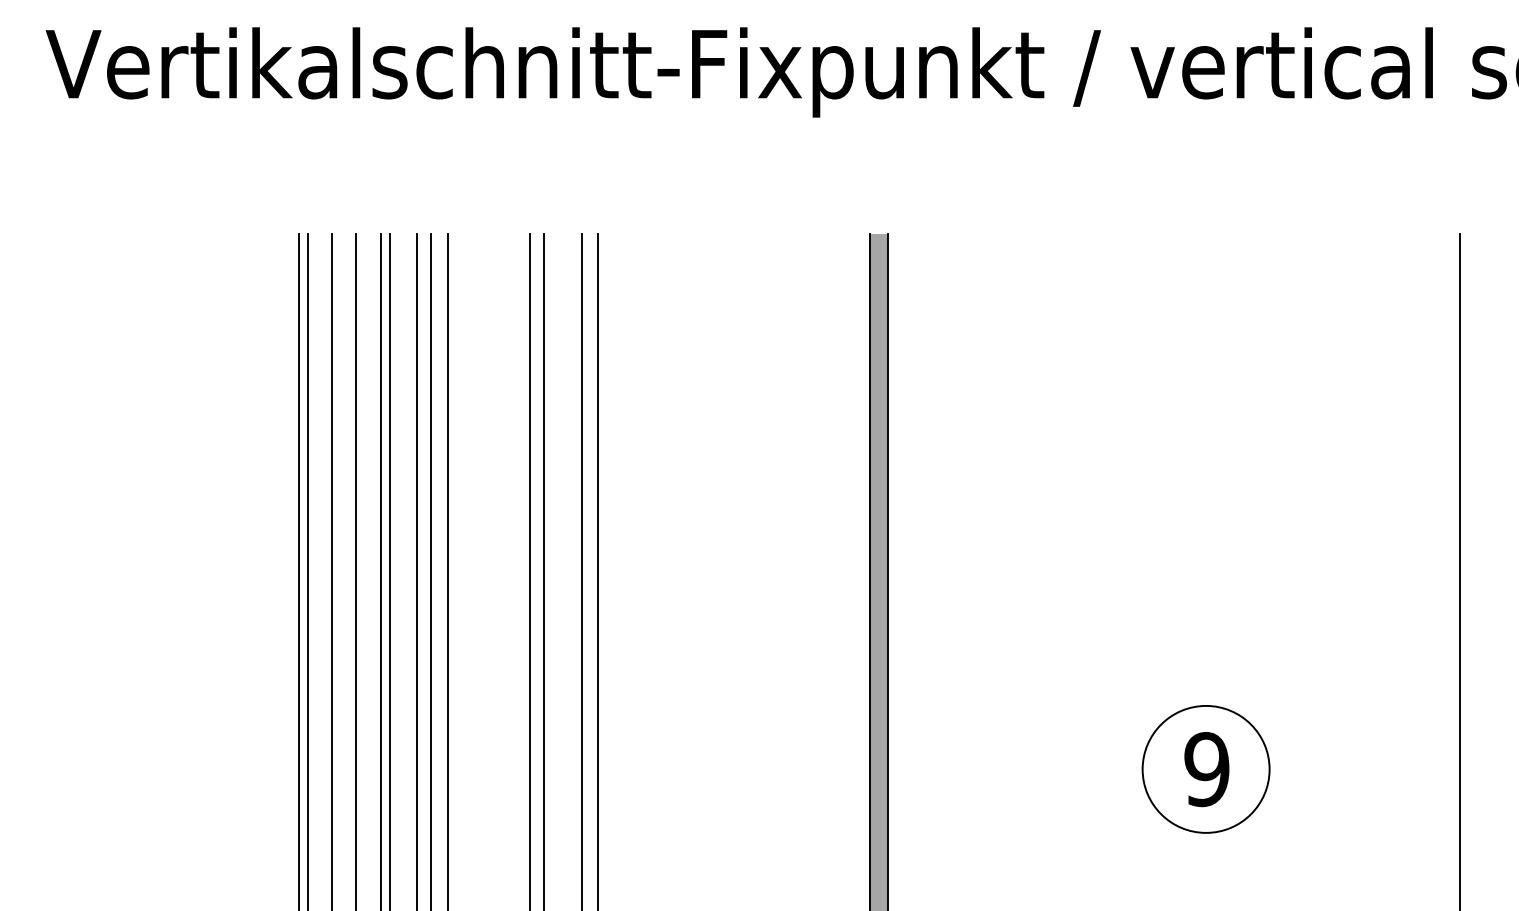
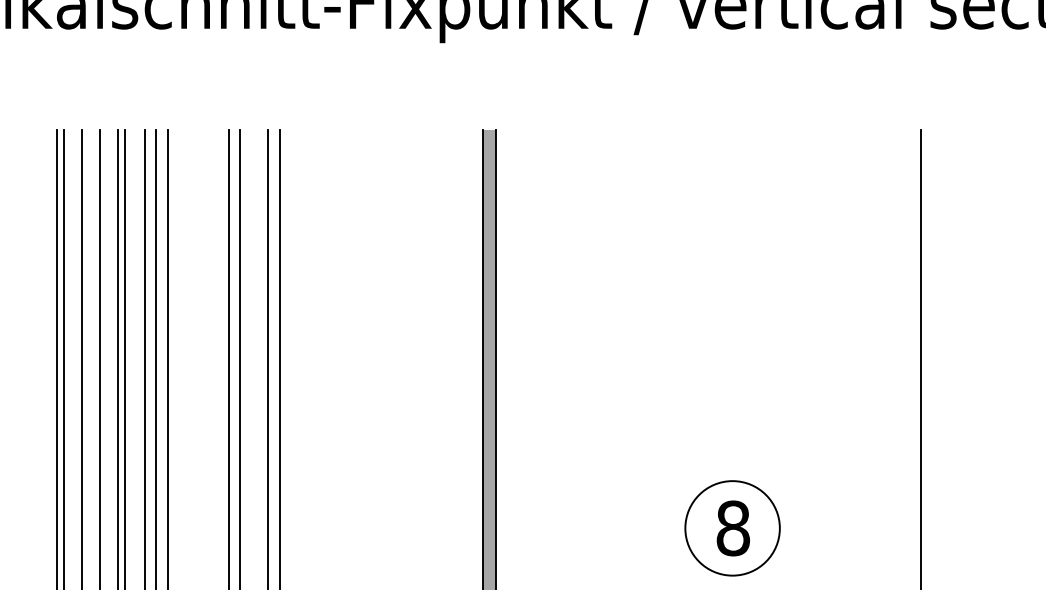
text: (1206, 769) -> (732, 528), 9 -> 8

